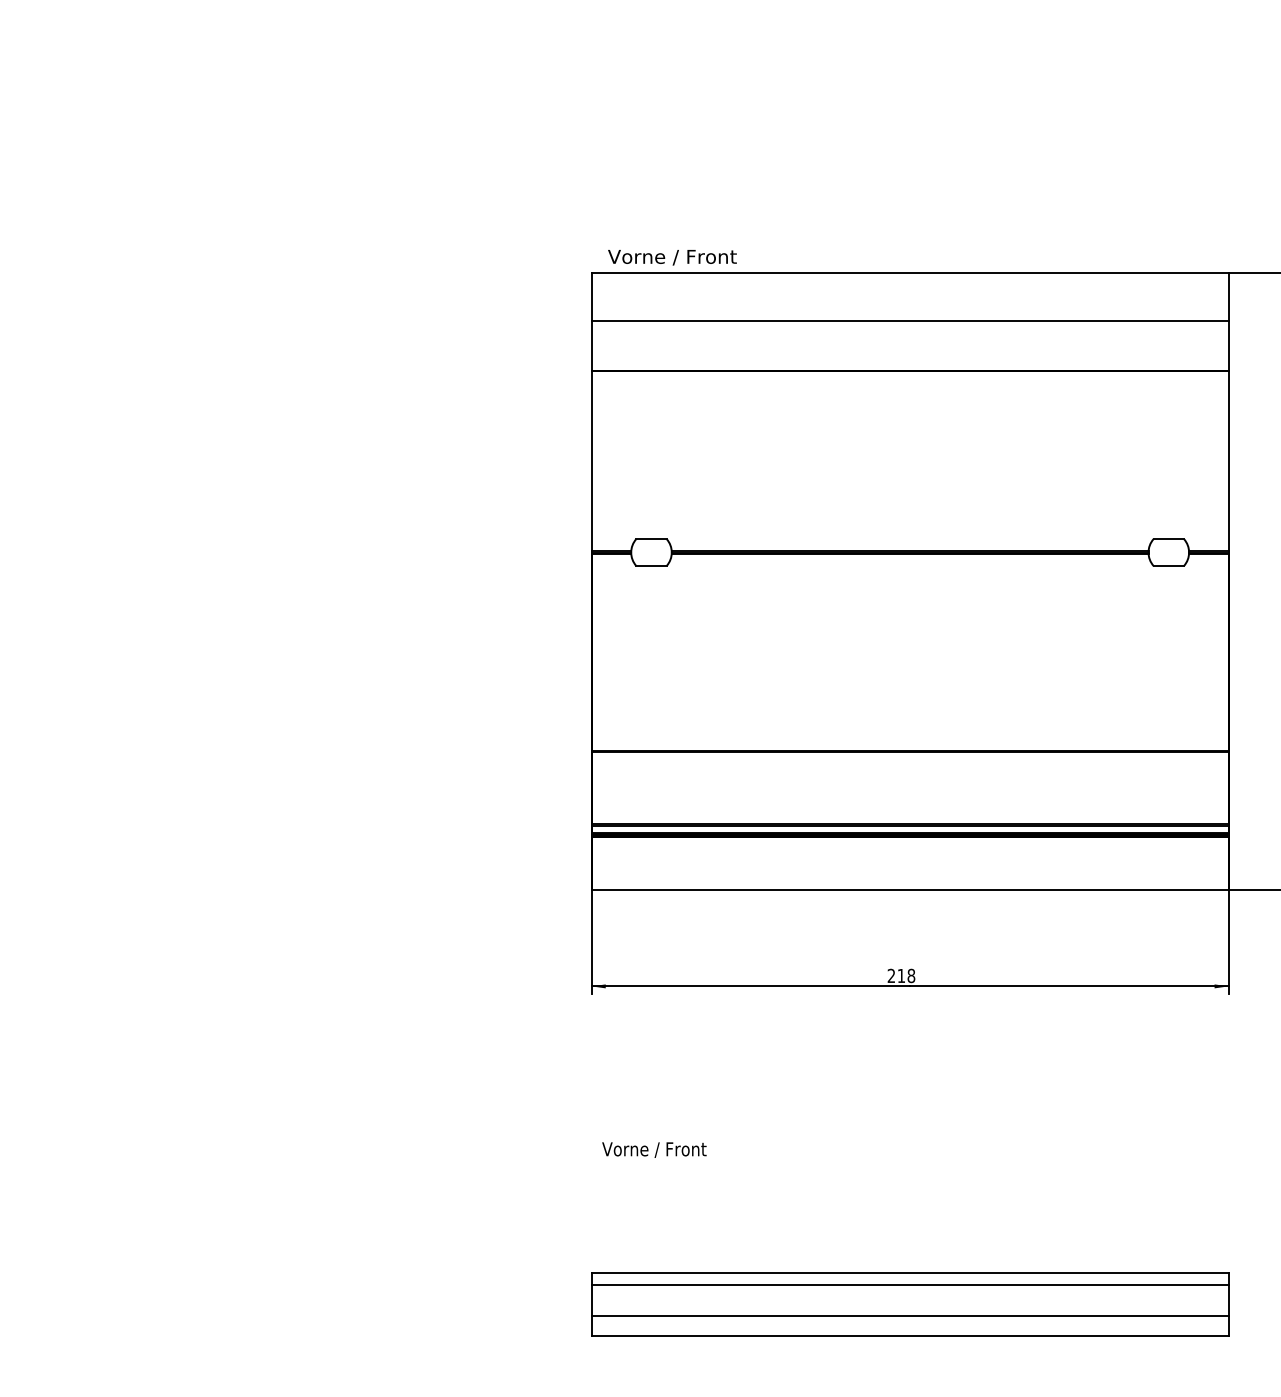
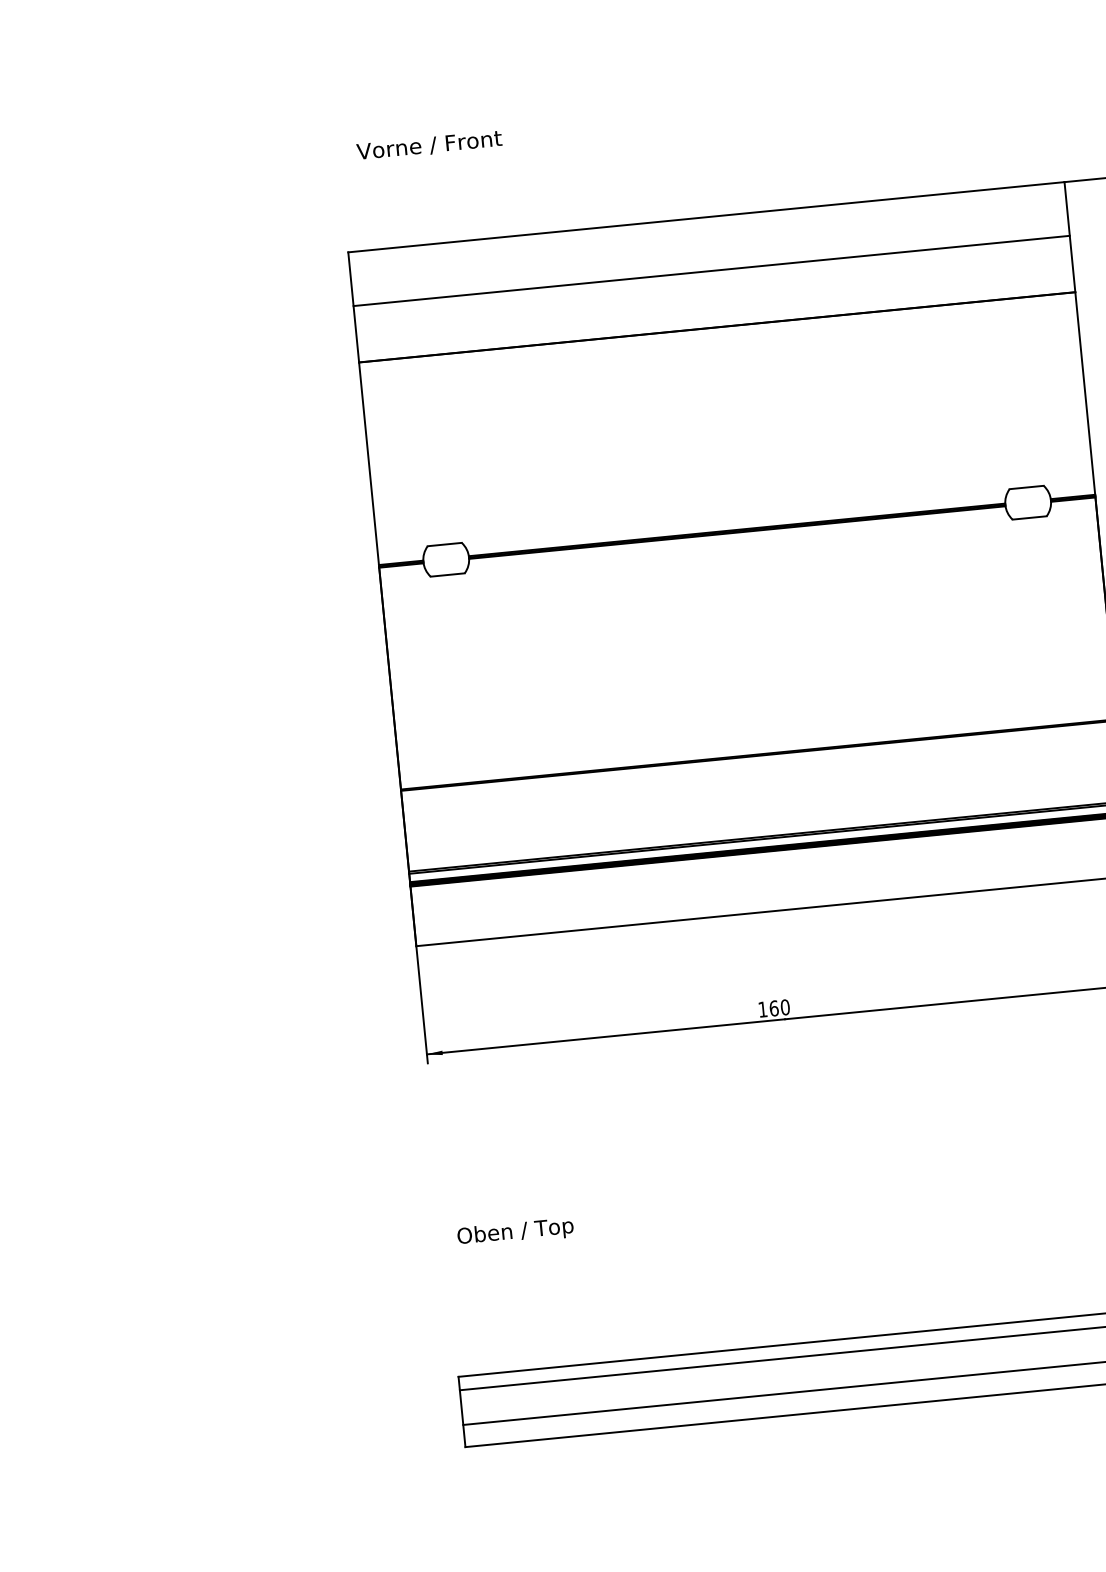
text: (672, 257) -> (429, 145), moved
text: (901, 975) -> (774, 1007), 218 -> 160
text: (654, 1150) -> (515, 1232), Vorne / Front -> Oben / Top

